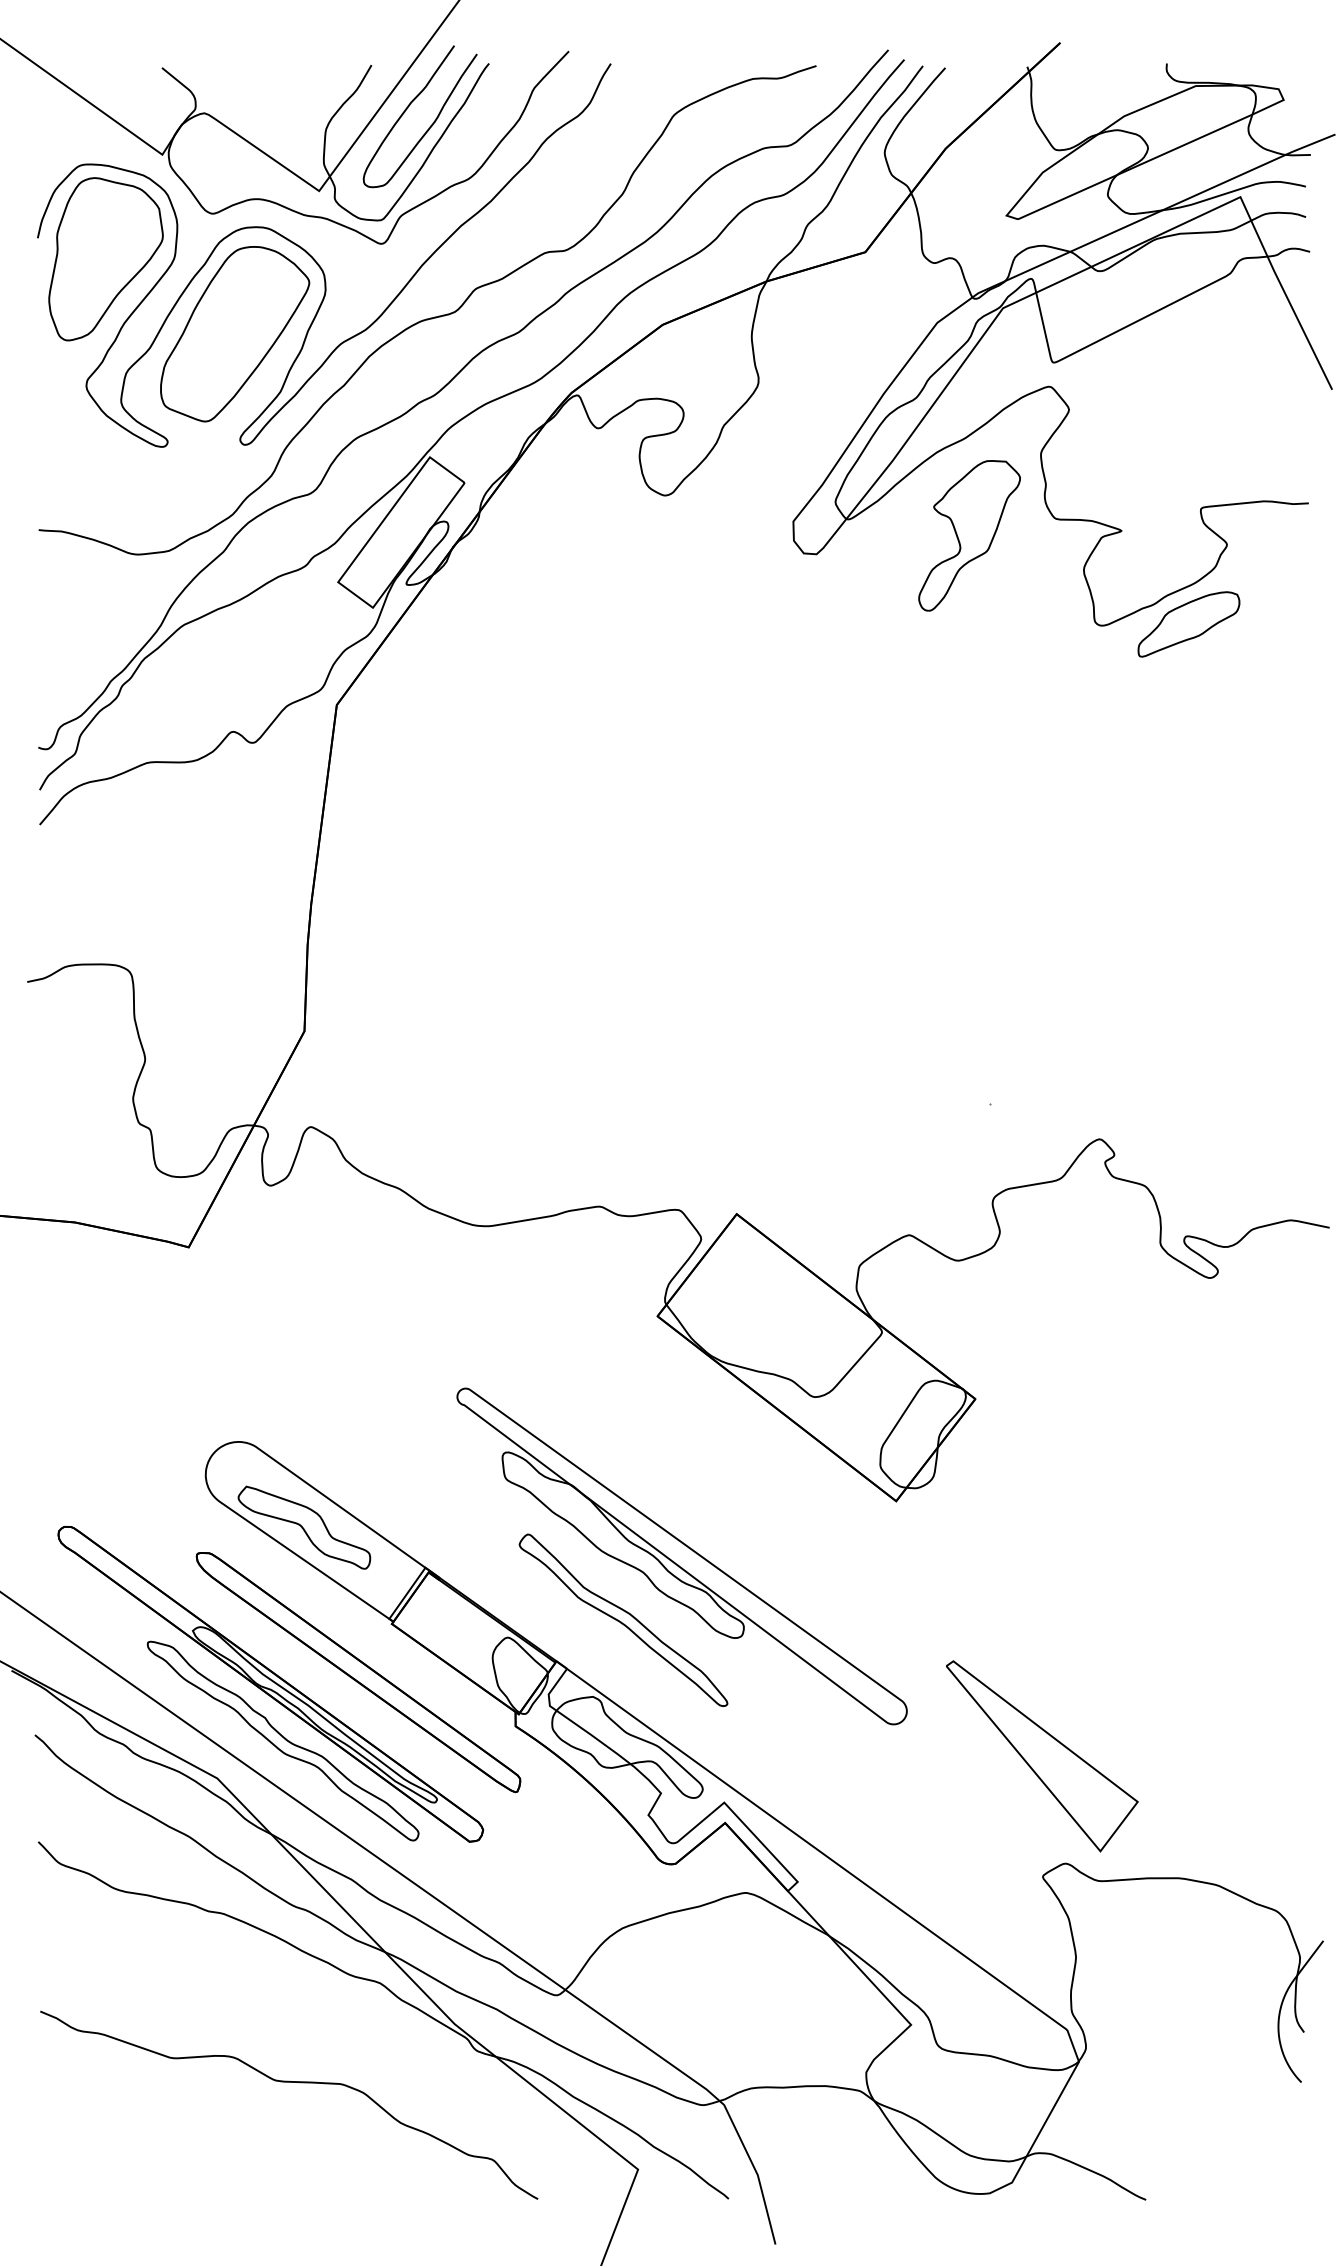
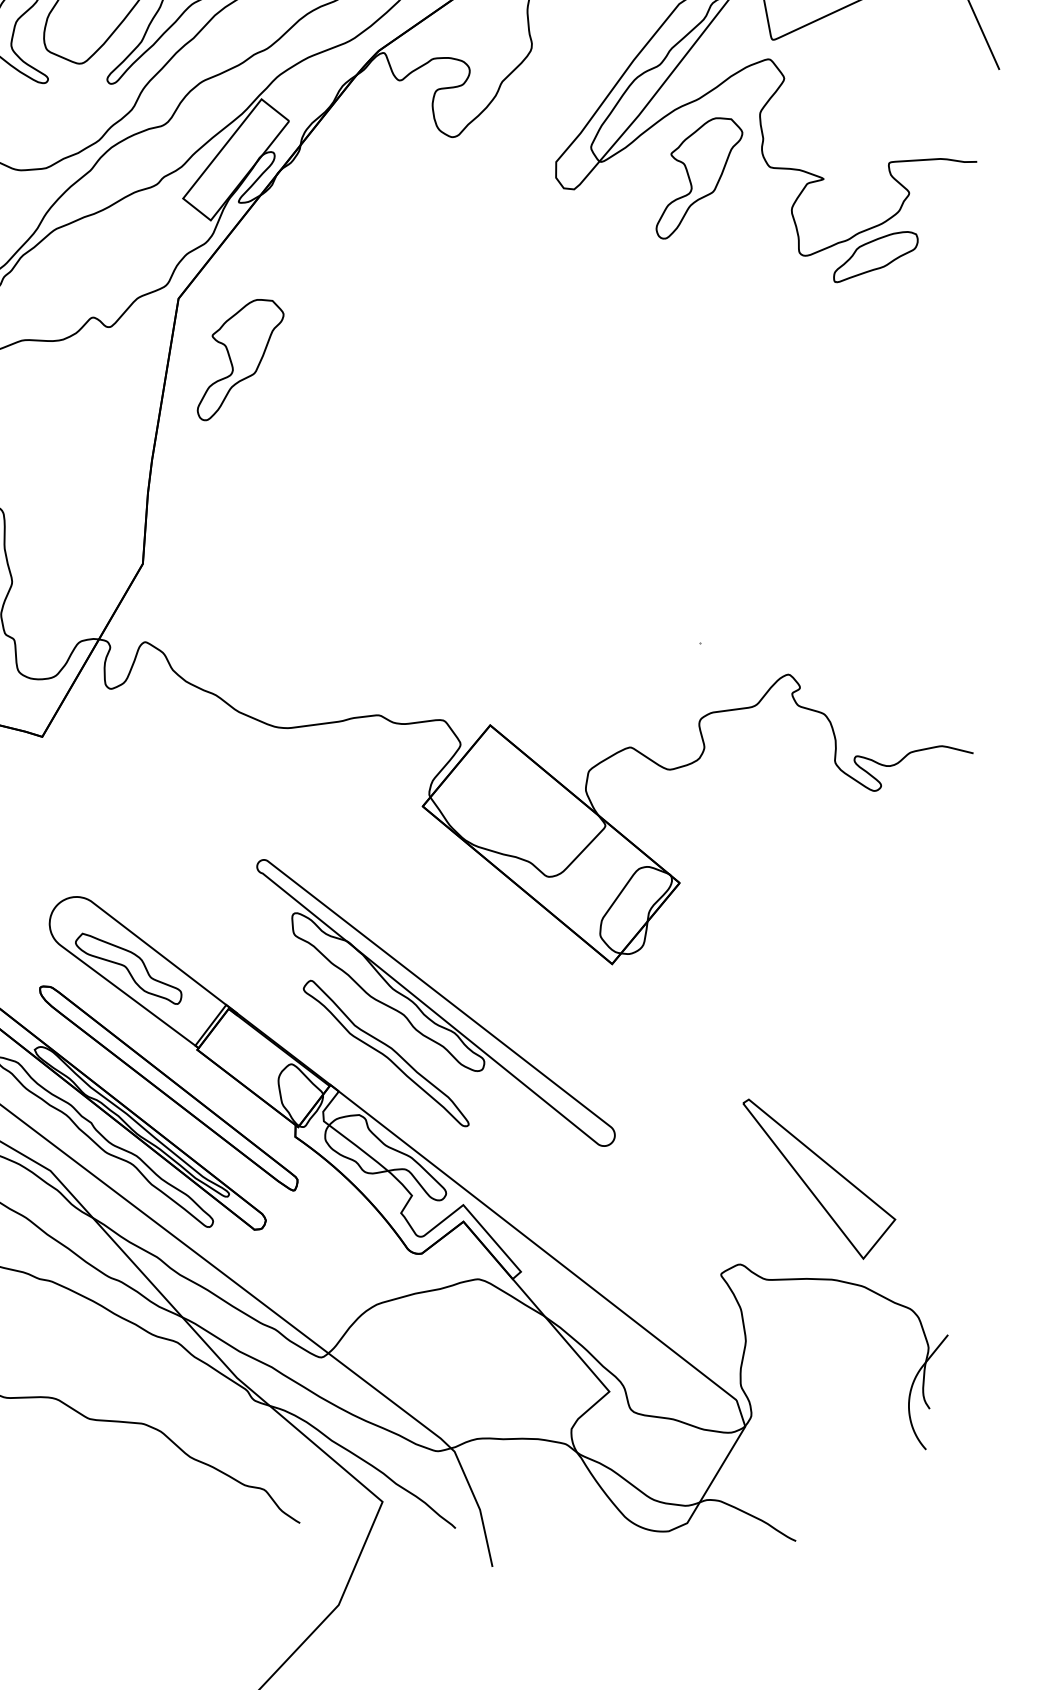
part: (415, 777) -> (240, 360), added
part: (1042, 1756) -> (818, 1179), moved

